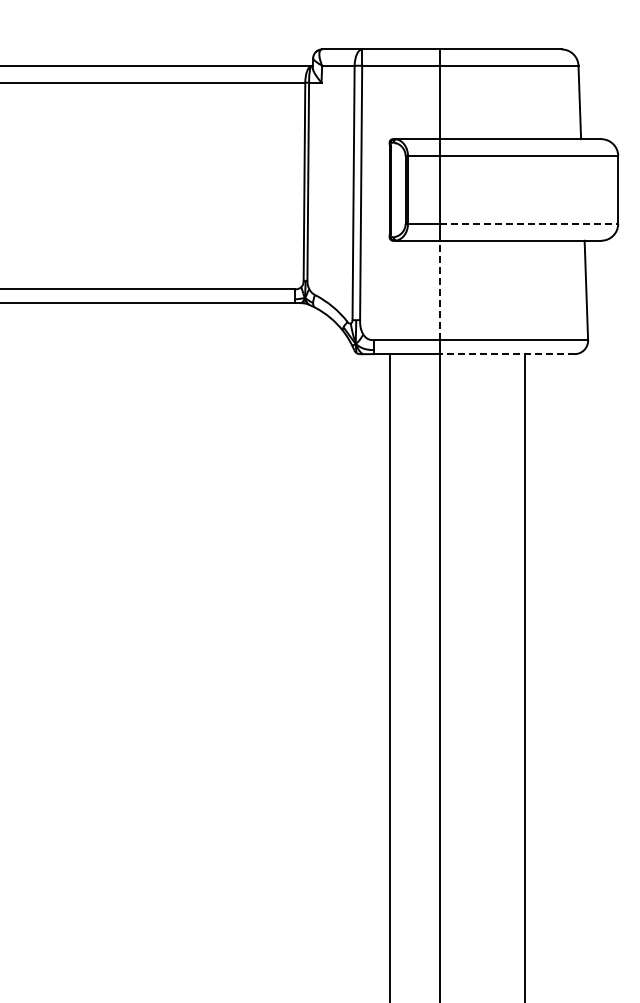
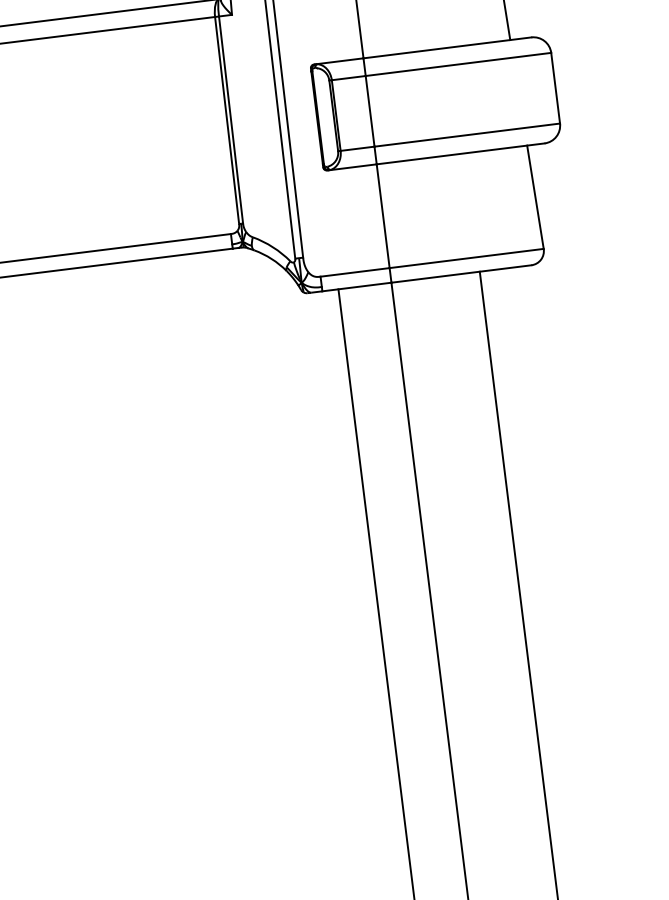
line: (529, 223) -> (467, 134), dashed -> solid
line: (440, 290) -> (383, 216), dashed -> solid
line: (507, 354) -> (461, 274), dashed -> solid

